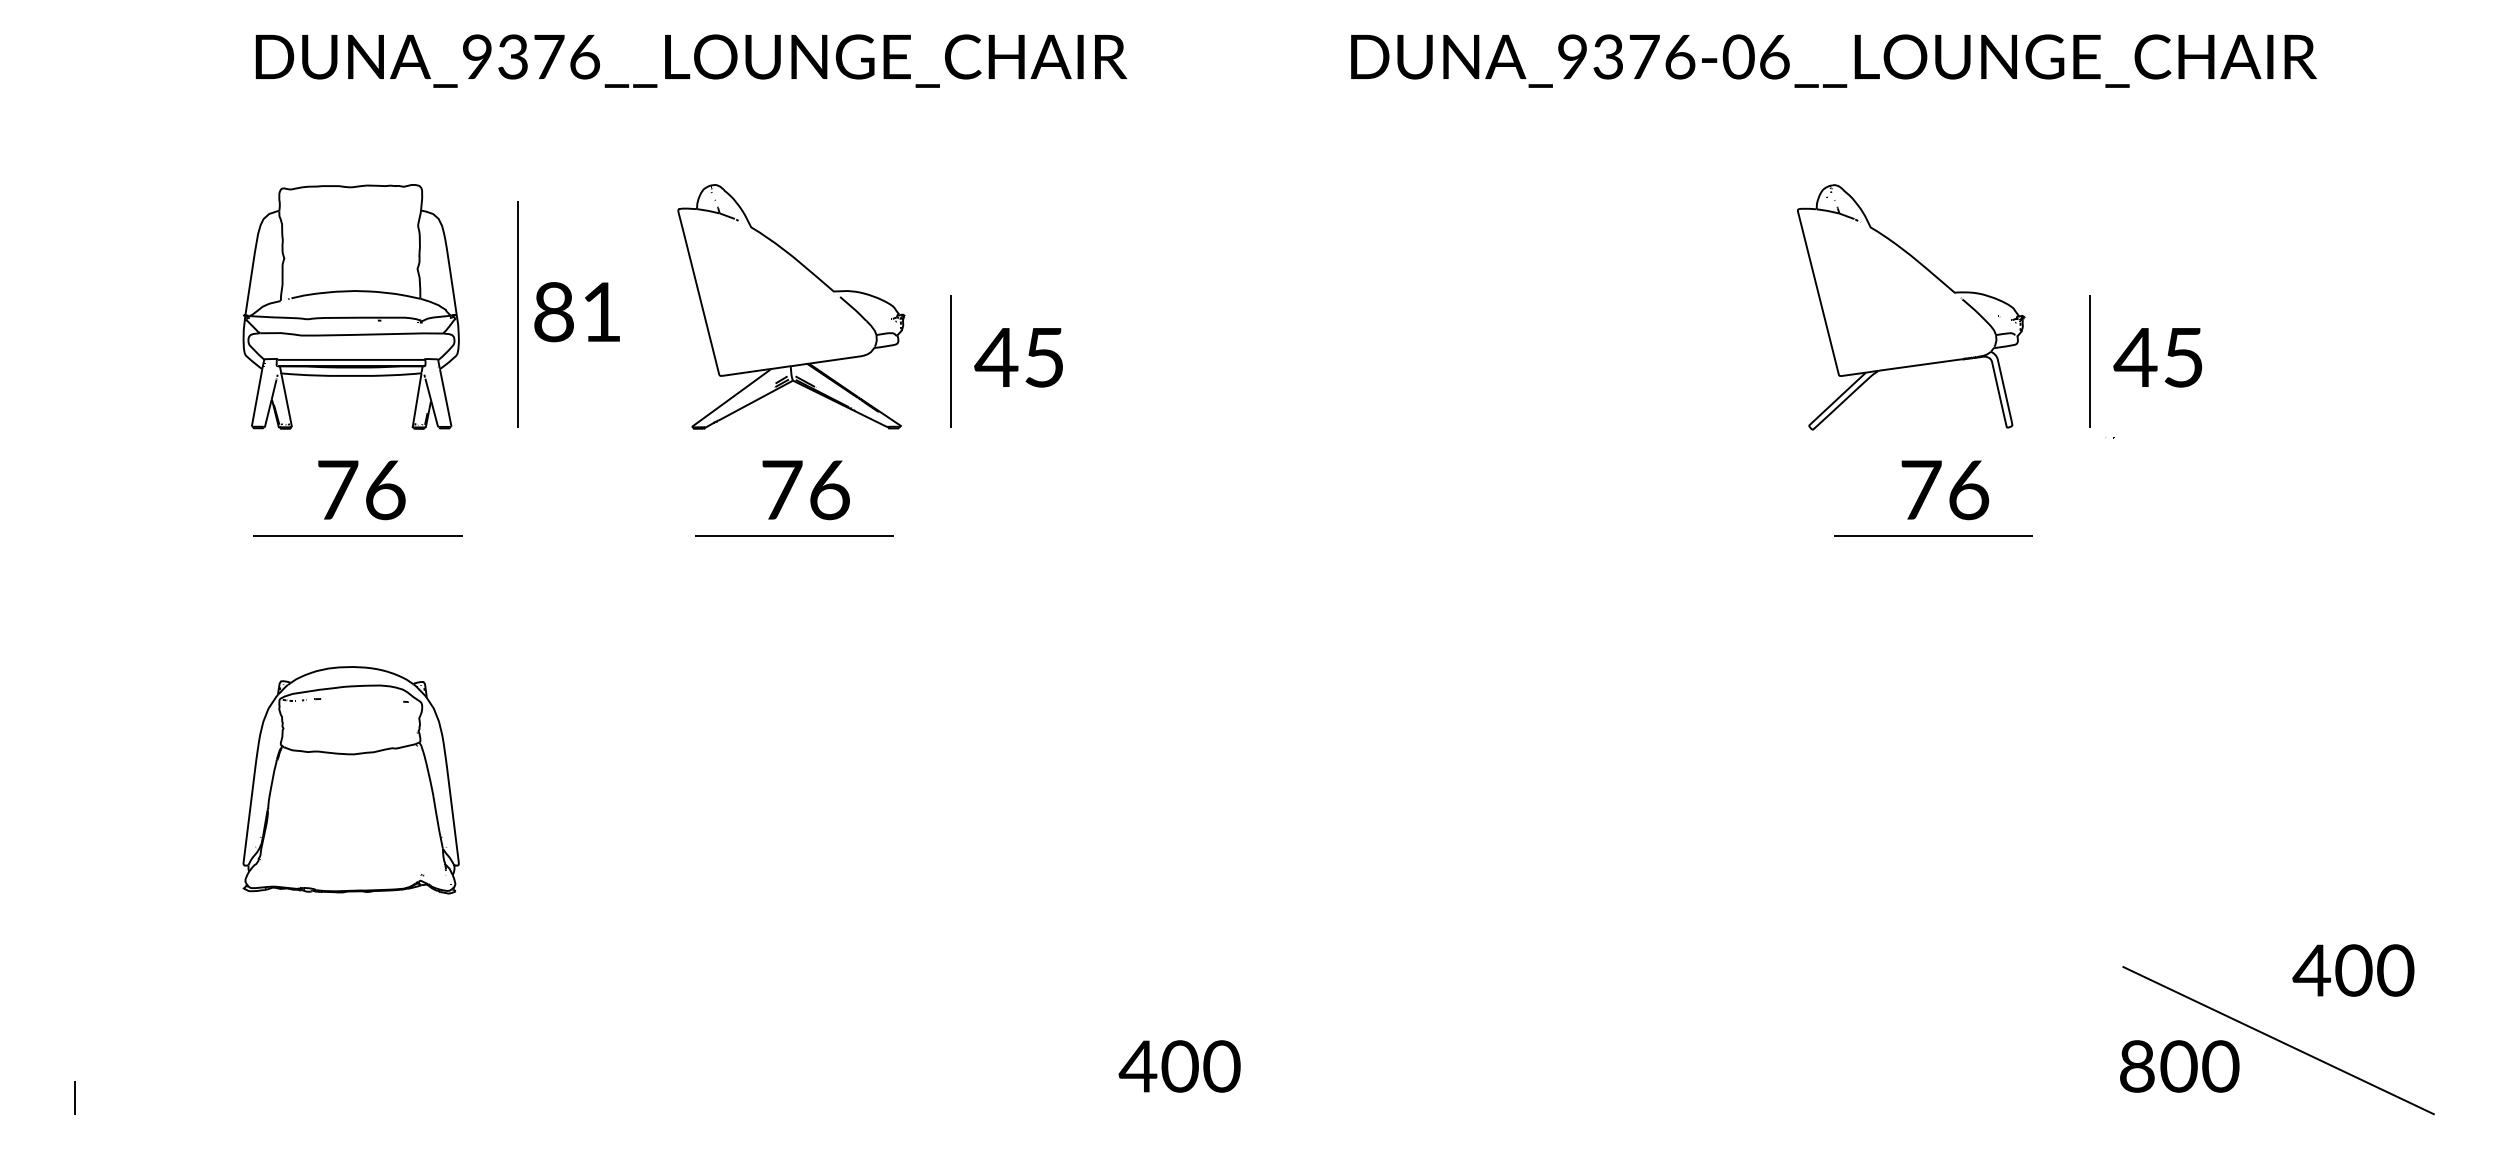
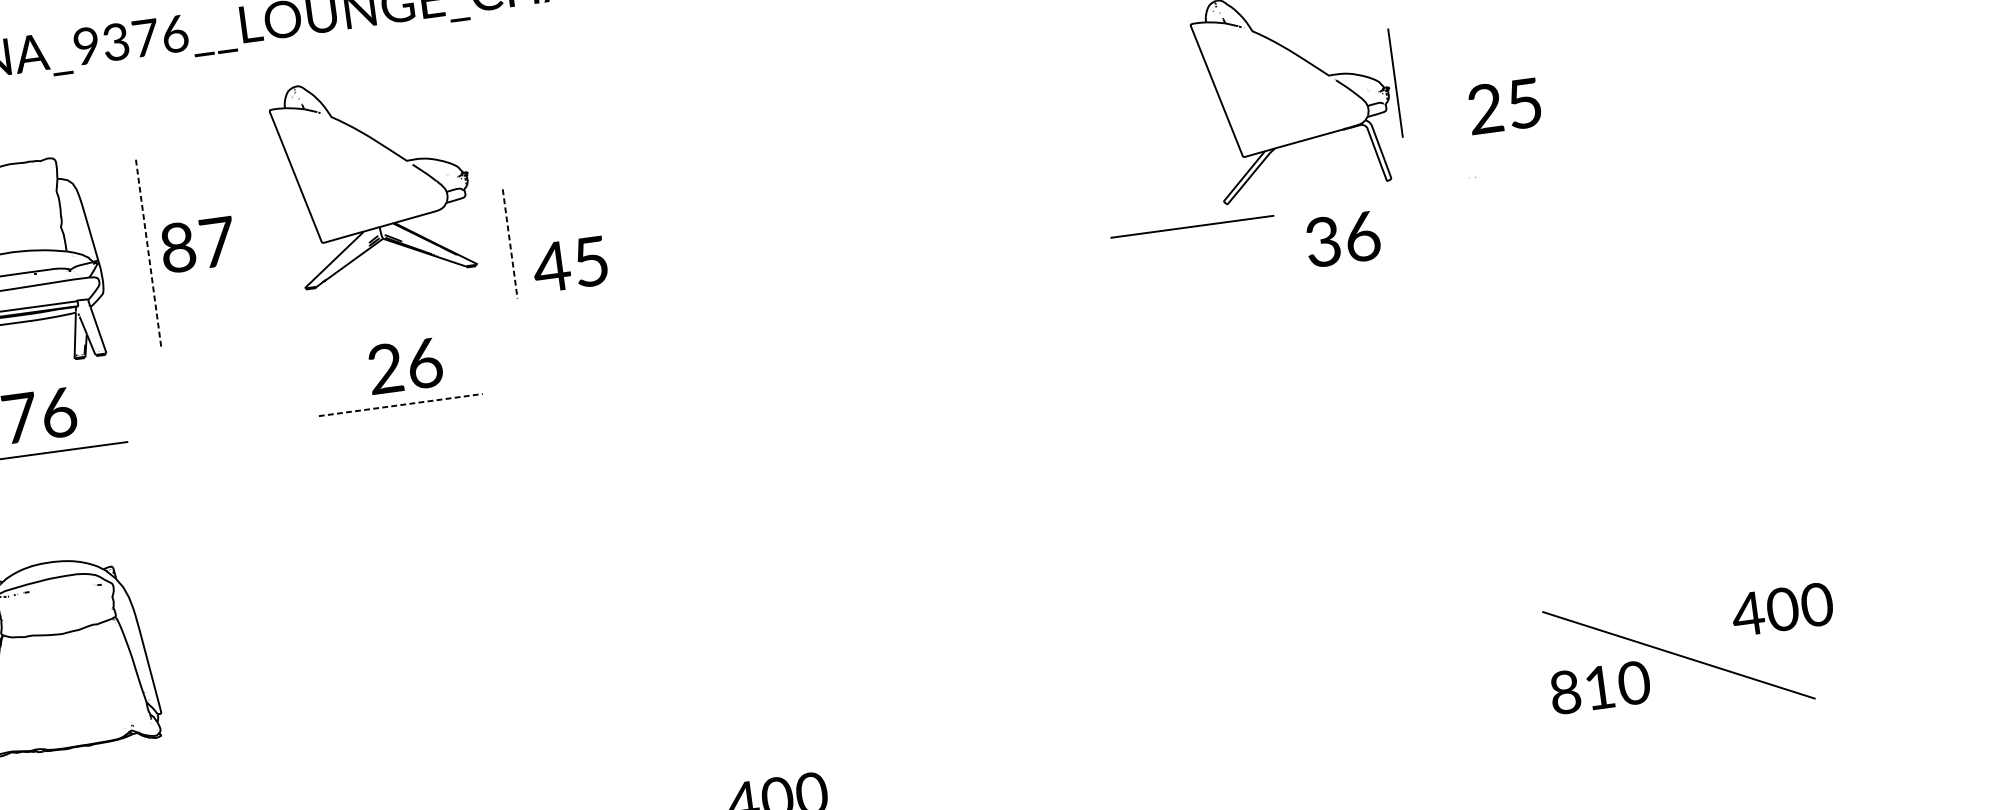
part: (791, 306) -> (373, 177), moved
text: (602, 311) -> (217, 241), 81 -> 87
line: (517, 314) -> (148, 253), solid -> dashed
text: (2135, 356) -> (1484, 108), 45 -> 25
text: (1018, 357) -> (569, 264), moved
line: (950, 361) -> (510, 244), solid -> dashed
line: (2089, 361) -> (1395, 83), moved
text: (782, 489) -> (385, 368), 76 -> 26
text: (1921, 490) -> (1323, 242), 76 -> 36
line: (794, 535) -> (400, 404), solid -> dashed
line: (1933, 535) -> (1192, 226), moved
text: (2353, 970) -> (1782, 609), moved
text: (2178, 1066) -> (1599, 687), 800 -> 810

